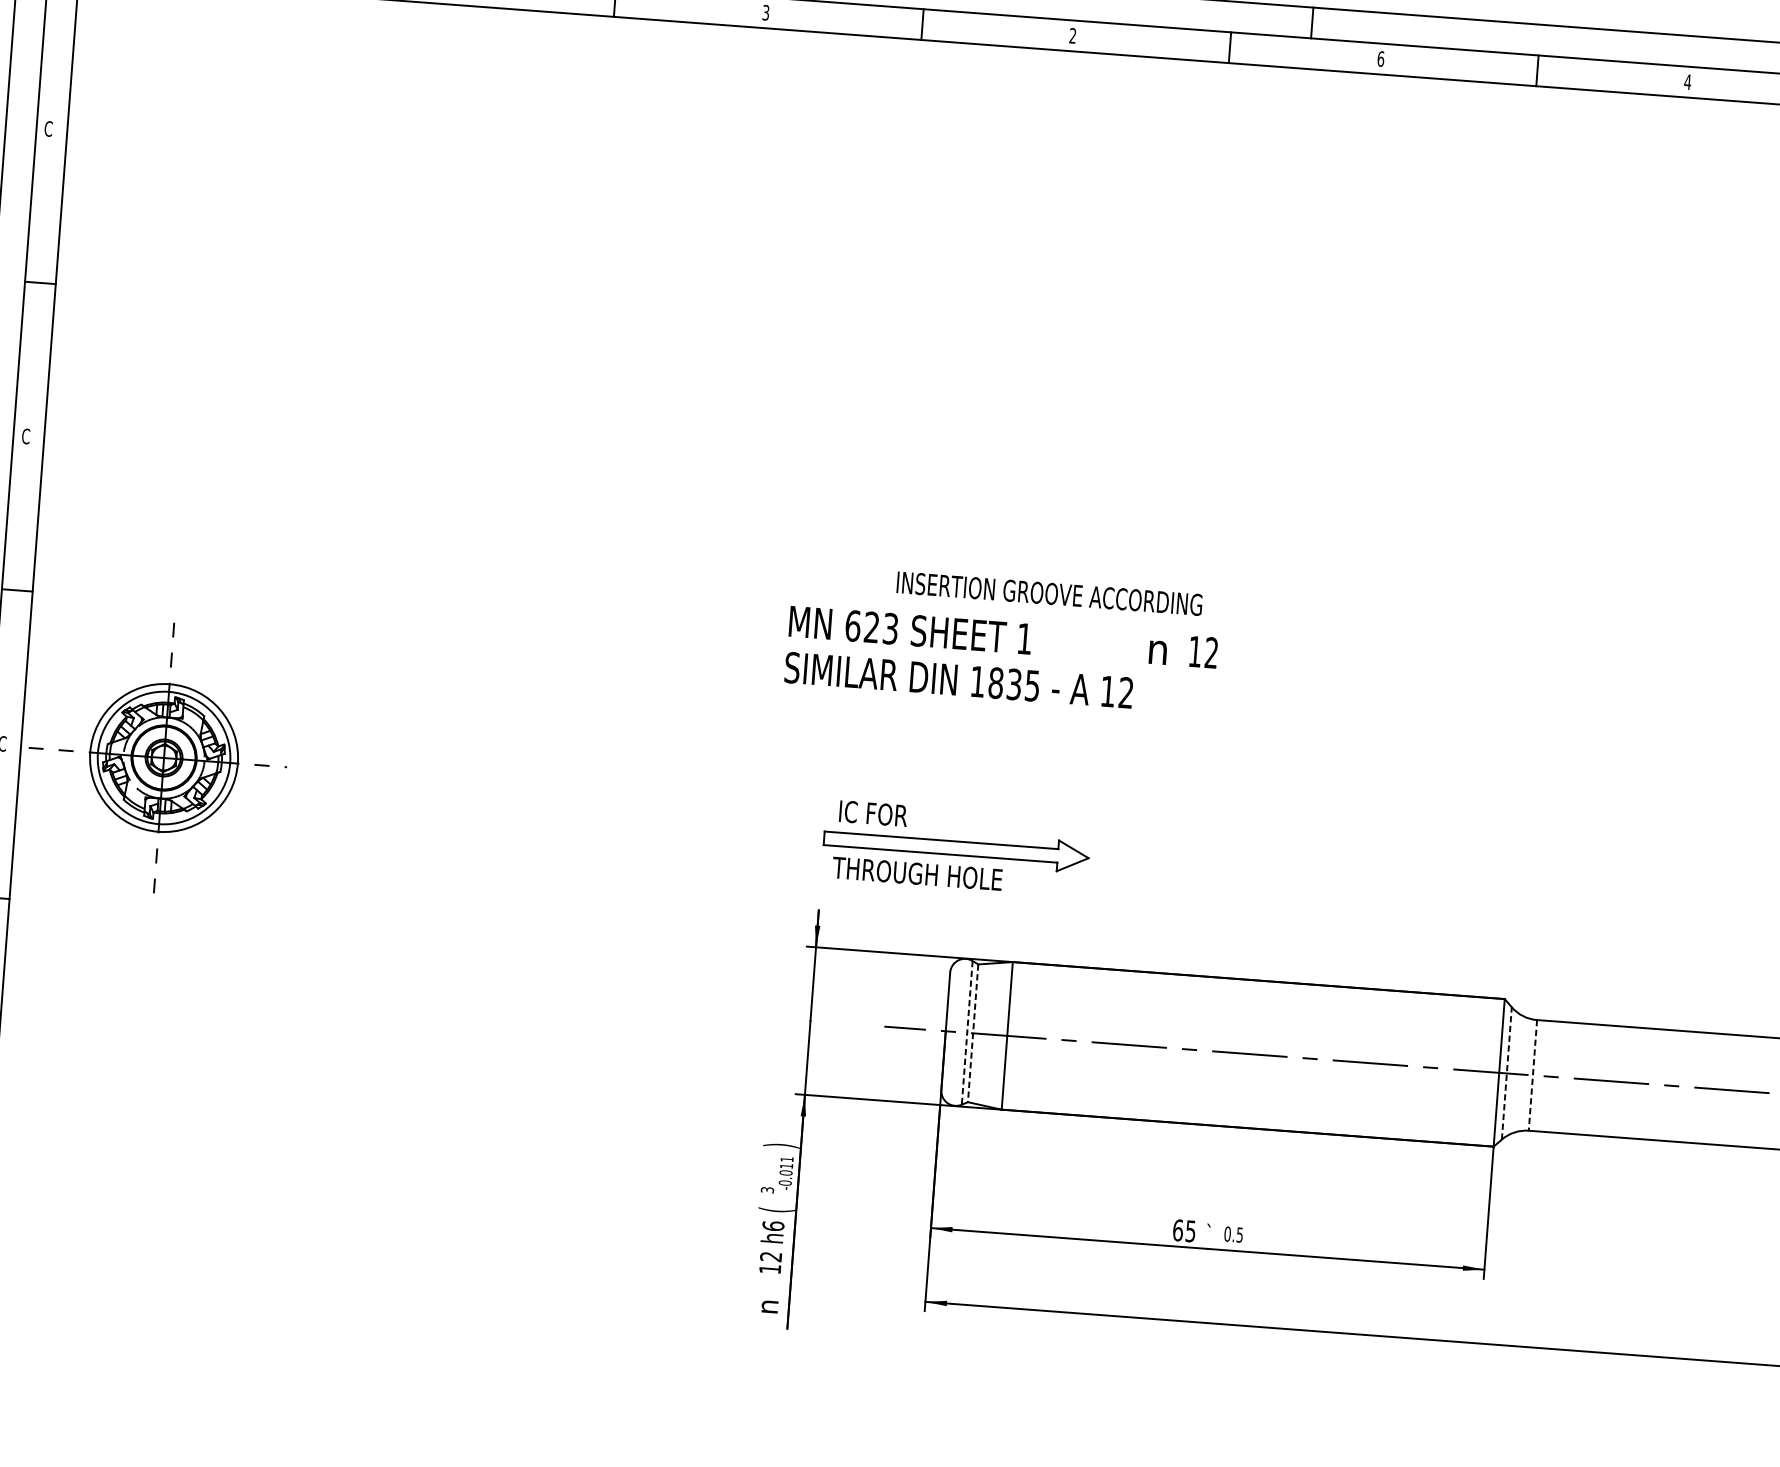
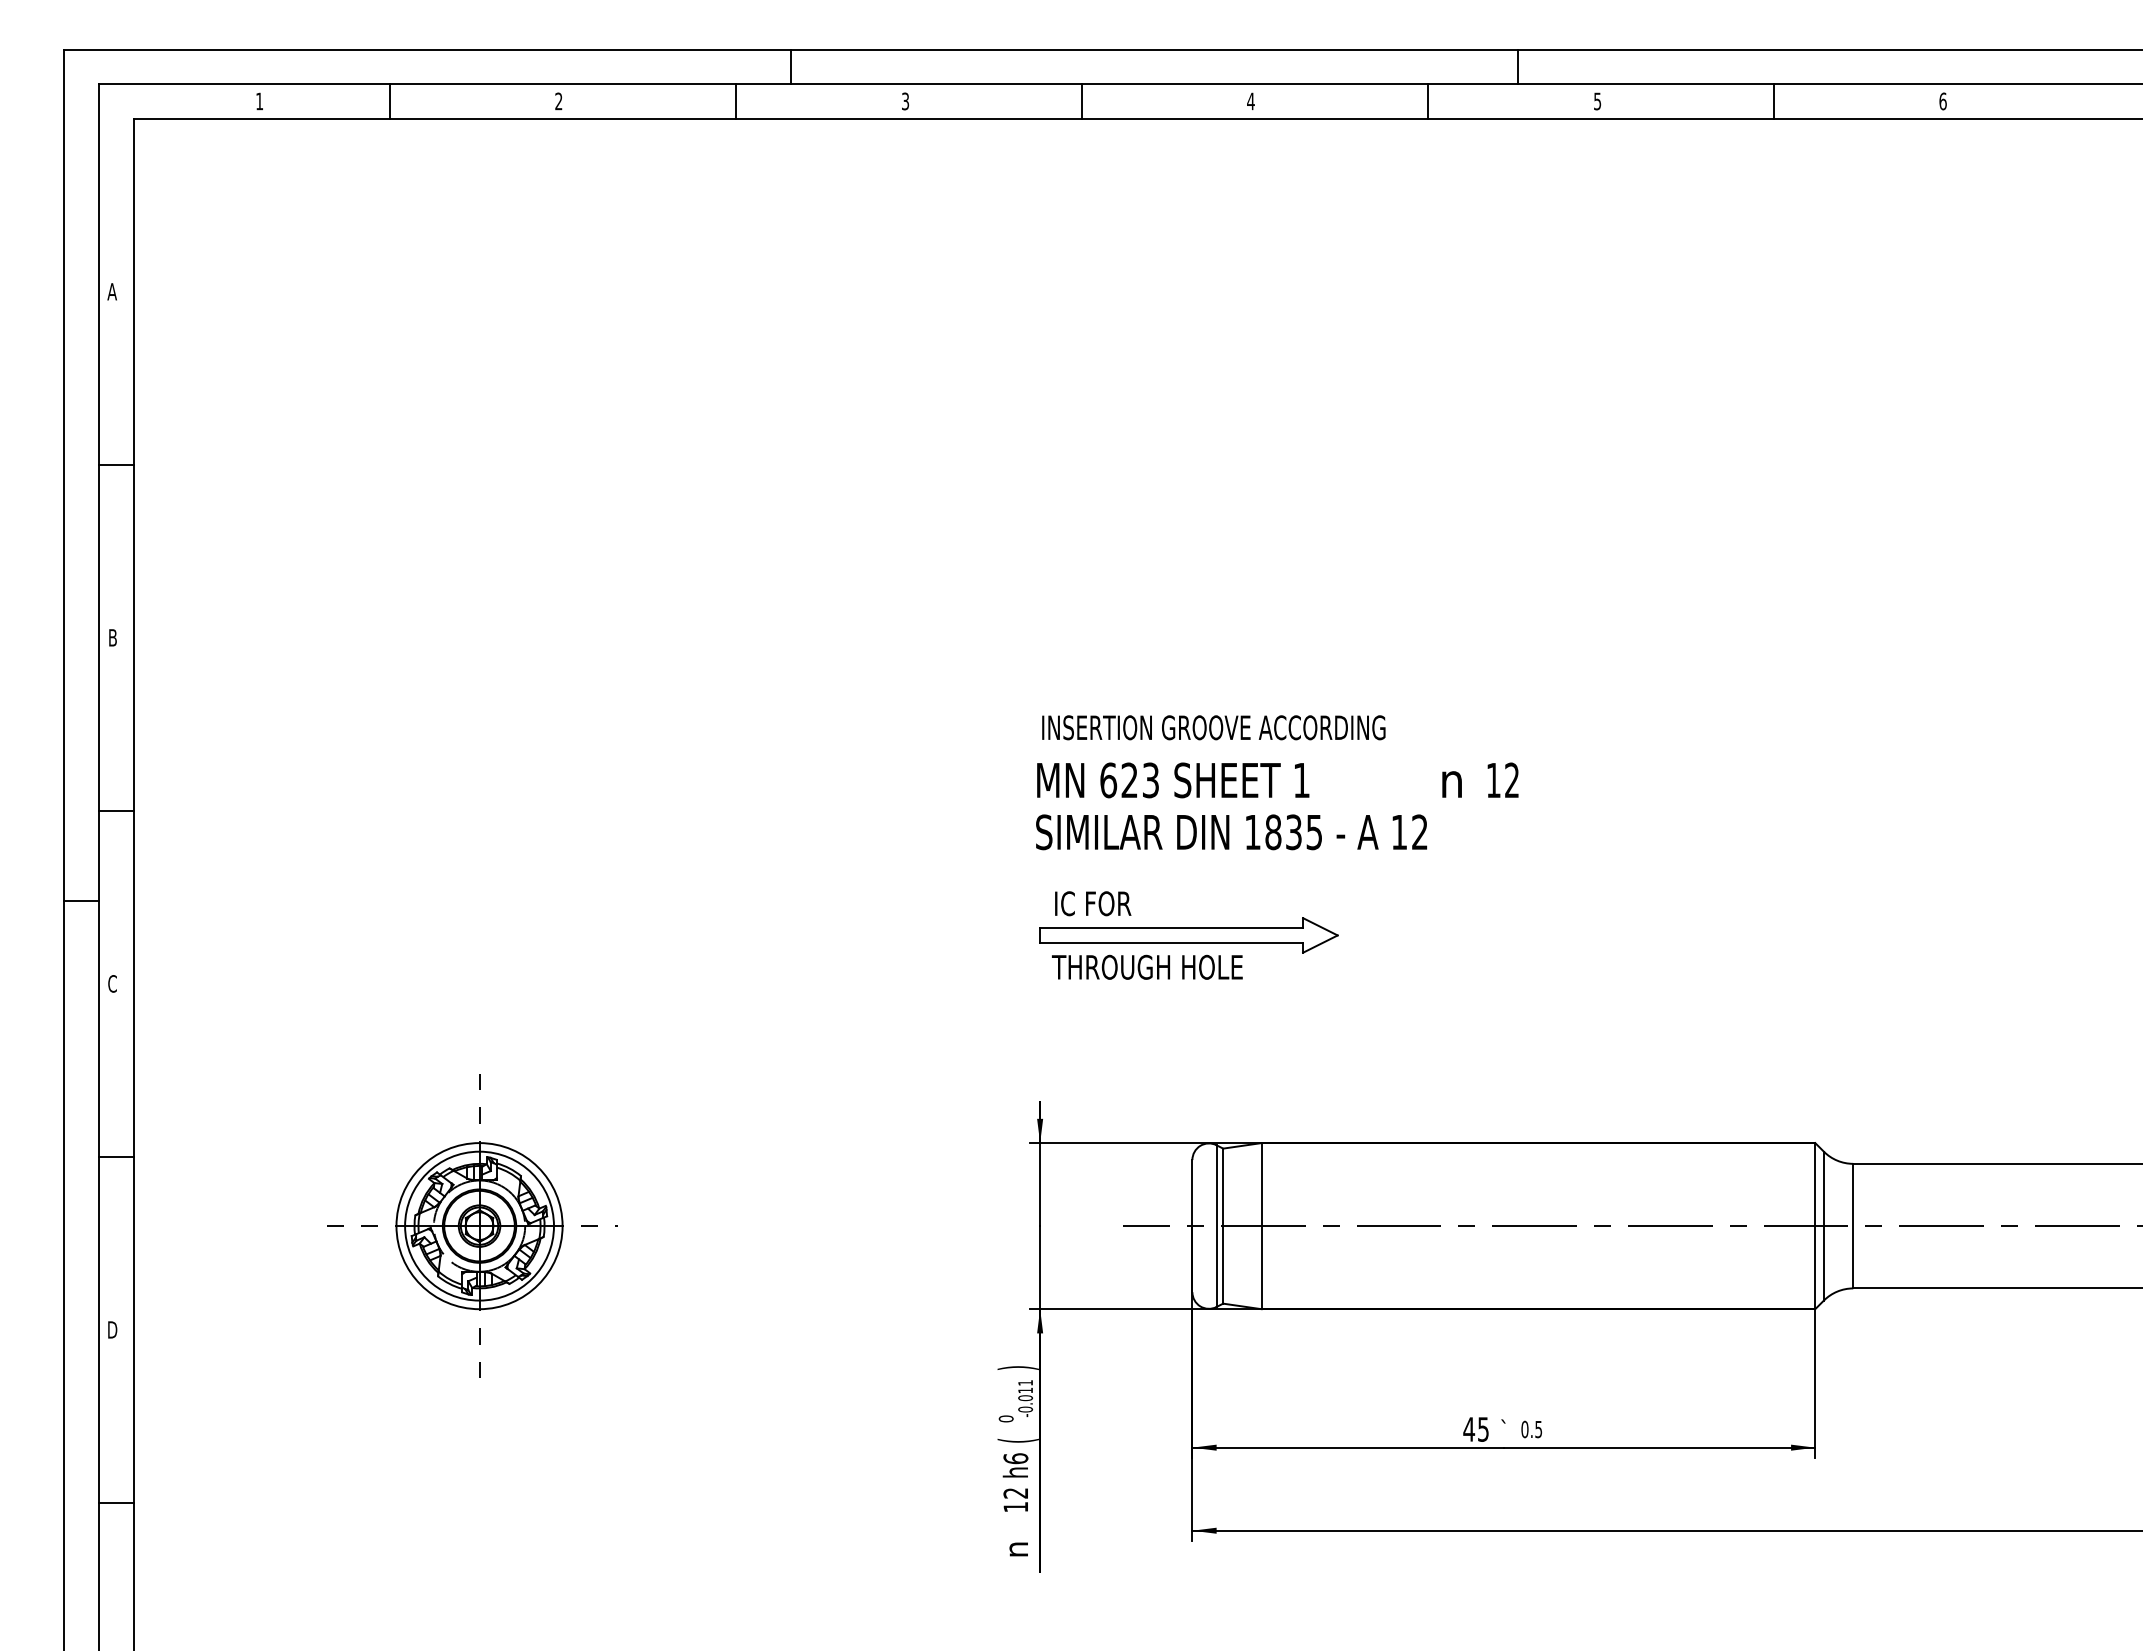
text: (1072, 35) -> (1250, 101), 2 -> 4
text: (1380, 59) -> (1597, 101), 6 -> 5
text: (1687, 82) -> (1942, 101), 4 -> 6
text: (47, 128) -> (111, 291), C -> A
text: (25, 436) -> (112, 637), C -> B
text: (1049, 593) -> (1213, 727), moved
text: (1001, 660) -> (1277, 806), moved
part: (157, 756) -> (472, 1225), moved
part: (956, 848) -> (1188, 935), moved
line: (967, 1033) -> (1216, 1226), dashed -> solid
line: (973, 1033) -> (1223, 1226), dashed -> solid
line: (1506, 1072) -> (1823, 1225), dashed -> solid
line: (1533, 1075) -> (1853, 1226), dashed -> solid
text: (766, 1189) -> (1005, 1418), 3 -> 0
text: (1178, 1230) -> (1469, 1429), 65 -> 45

